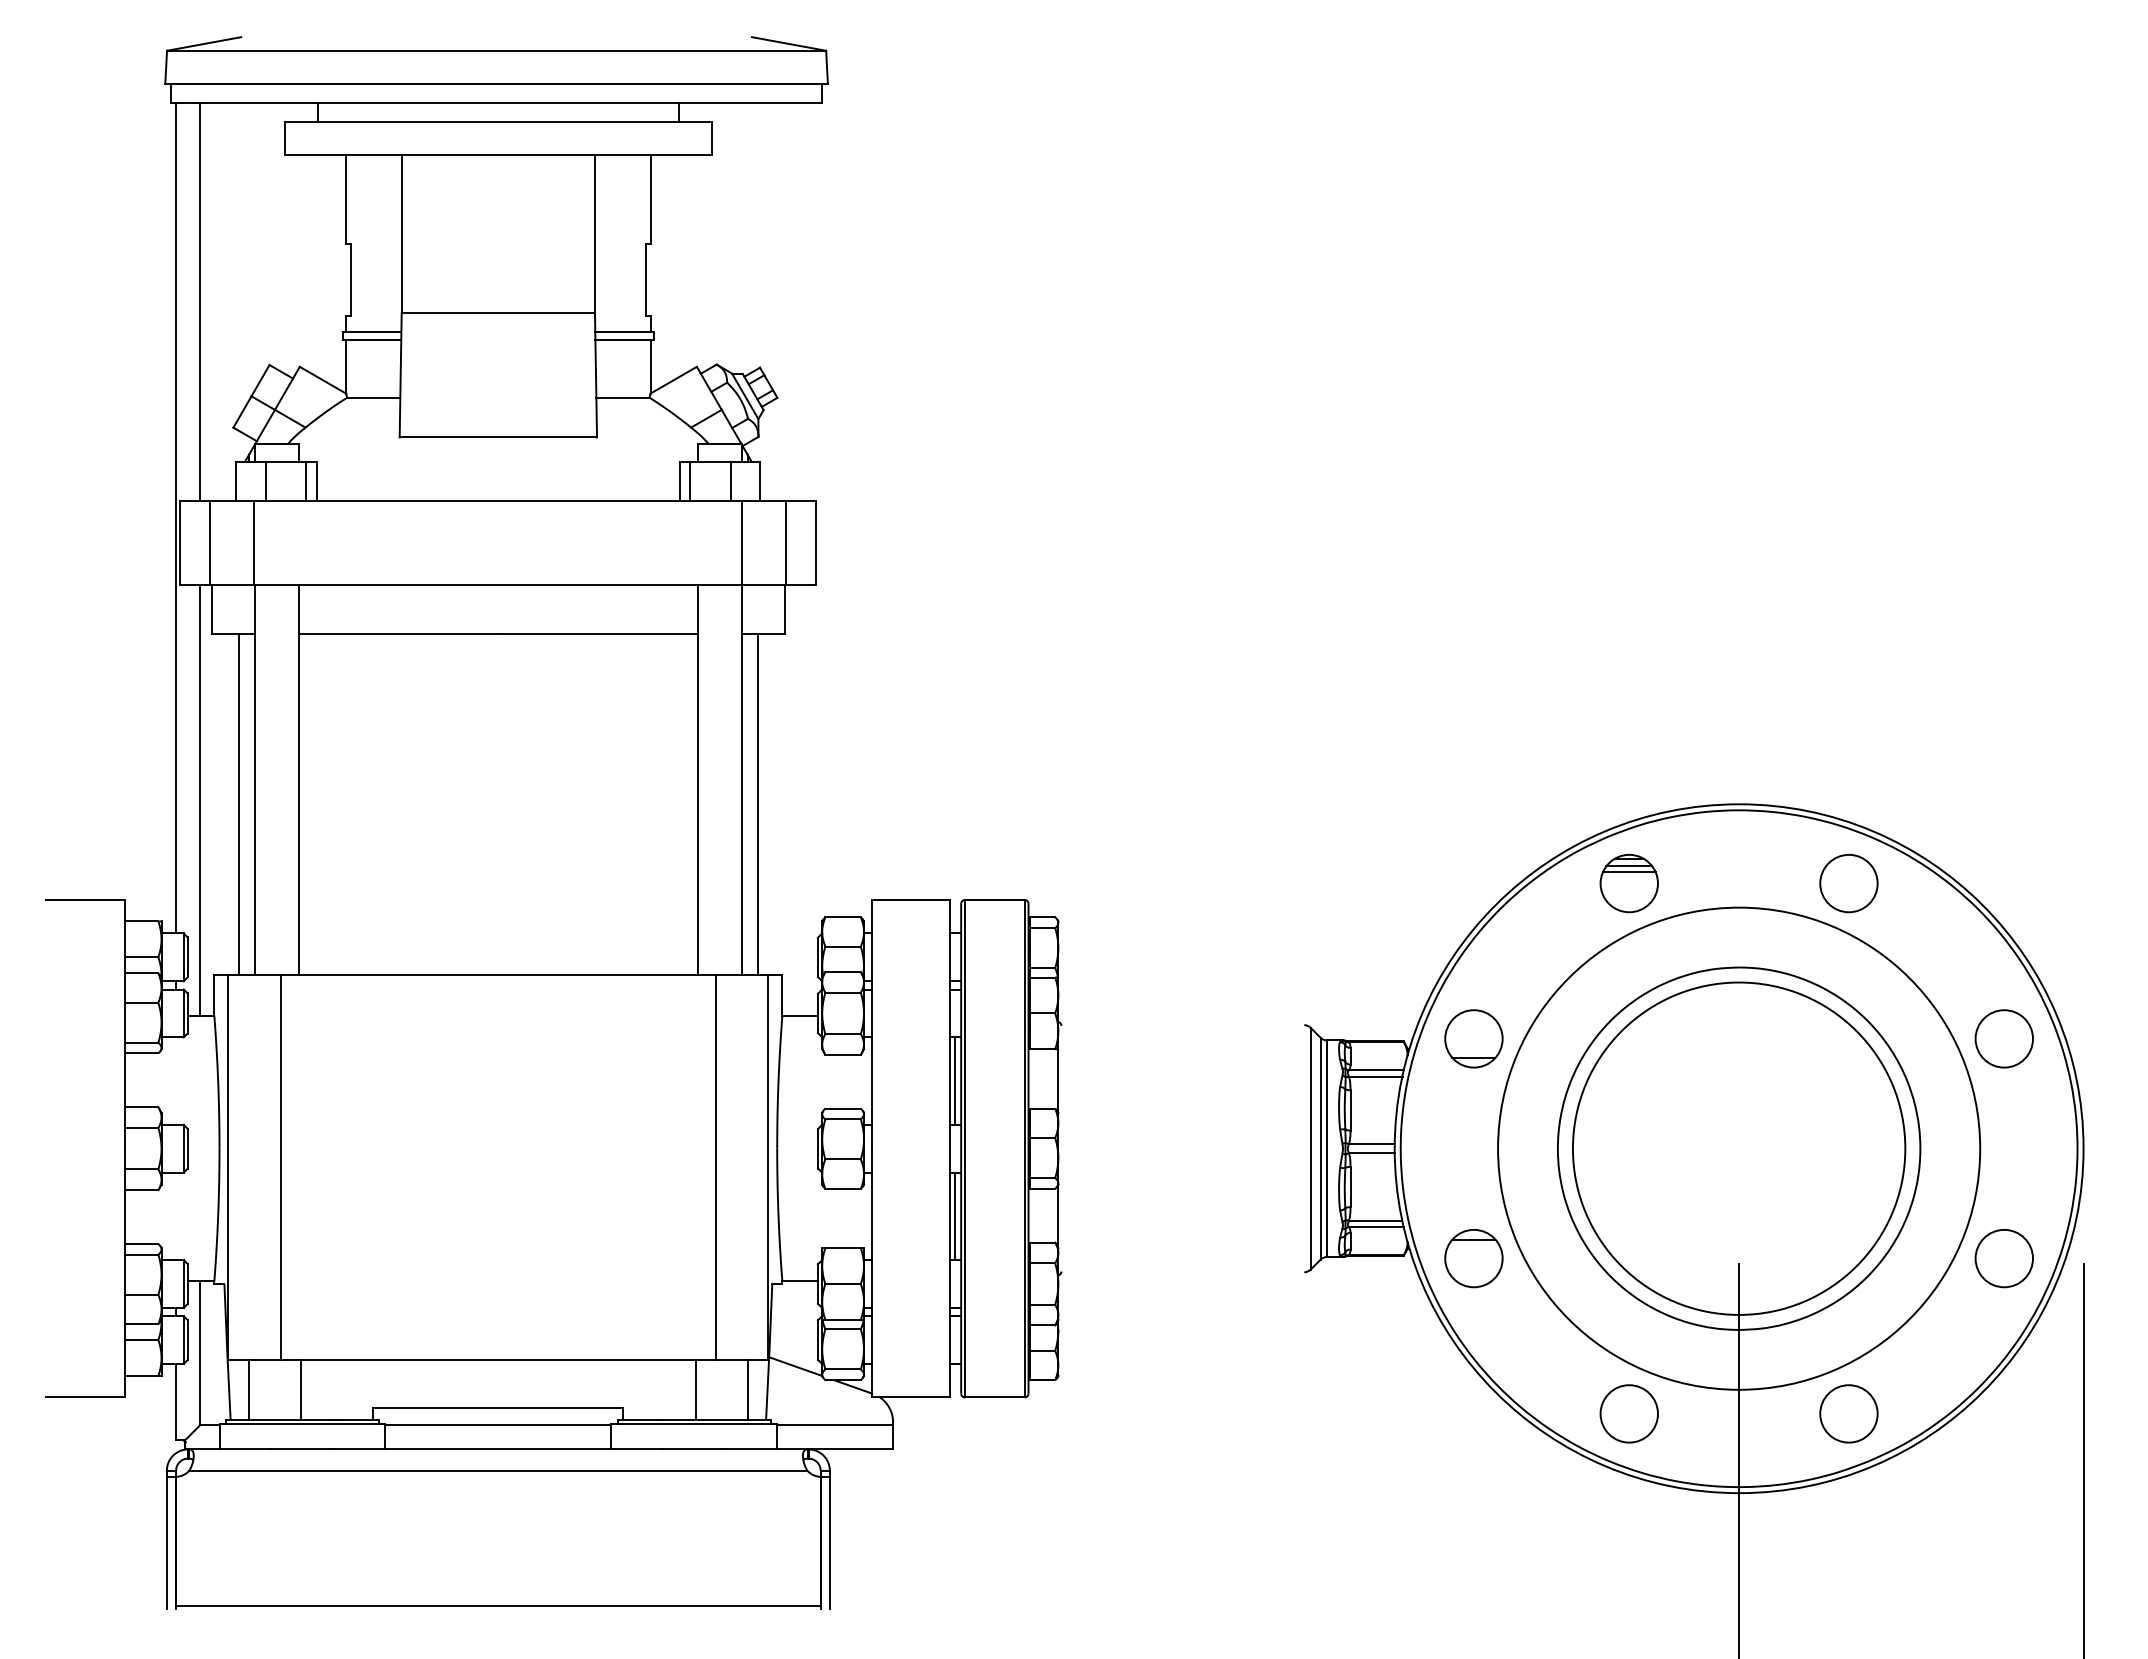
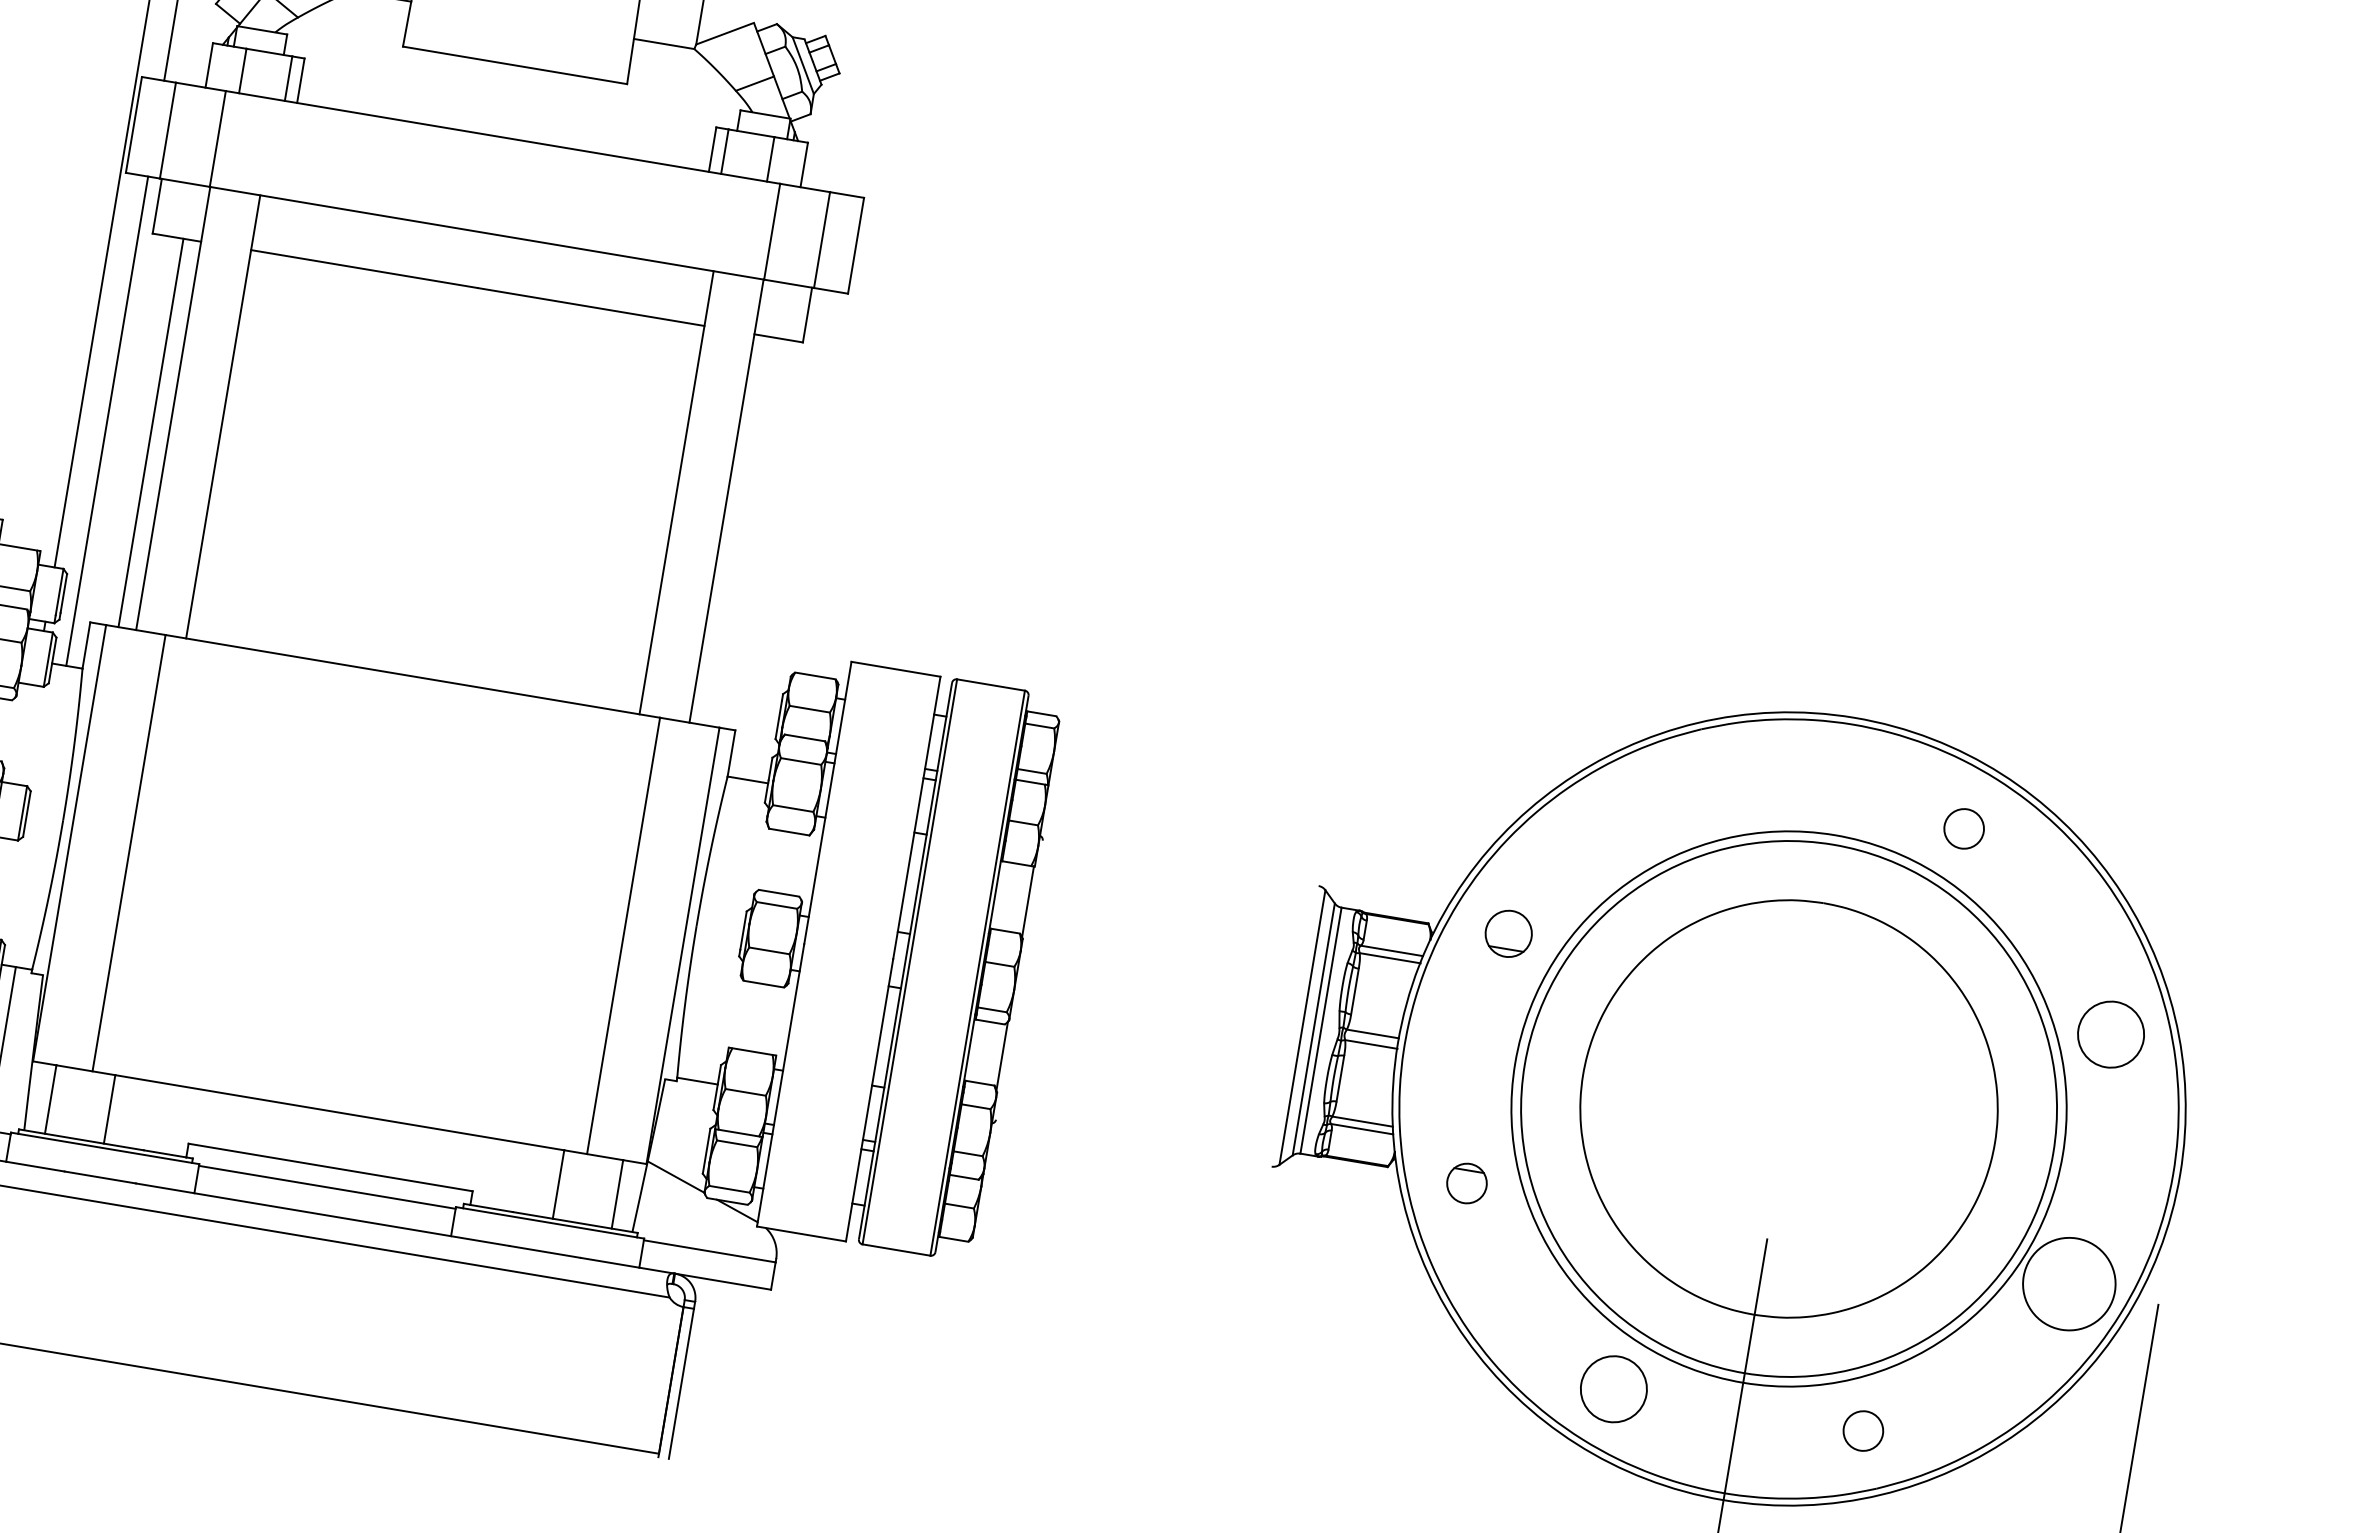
line: (757, 804) -> (739, 531), removed
part: (1628, 883) -> (1713, 786), removed
circle: (1848, 883) -> (1963, 828), size x0.6
part: (1473, 1038) -> (1508, 933), size x0.7
line: (955, 1080) -> (912, 882), removed
circle: (1738, 1148) -> (1788, 1108), size x1.4
line: (955, 1216) -> (886, 1037), removed
part: (1473, 1258) -> (1466, 1183), size x0.6
circle: (2004, 1258) -> (2069, 1284), size x1.4
circle: (1848, 1413) -> (1862, 1430), size x0.6

